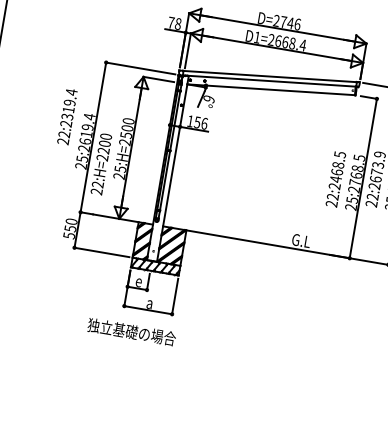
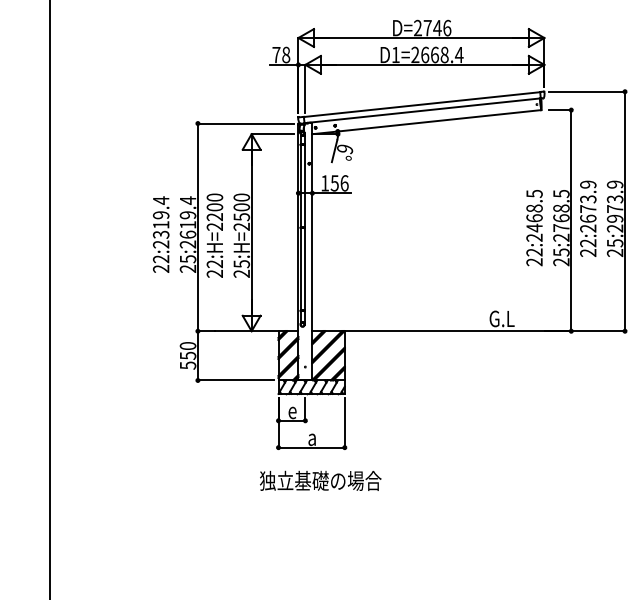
text: (67, 116) -> (161, 234), moved
text: (101, 164) -> (214, 235), moved
text: (131, 331) -> (320, 480), moved

